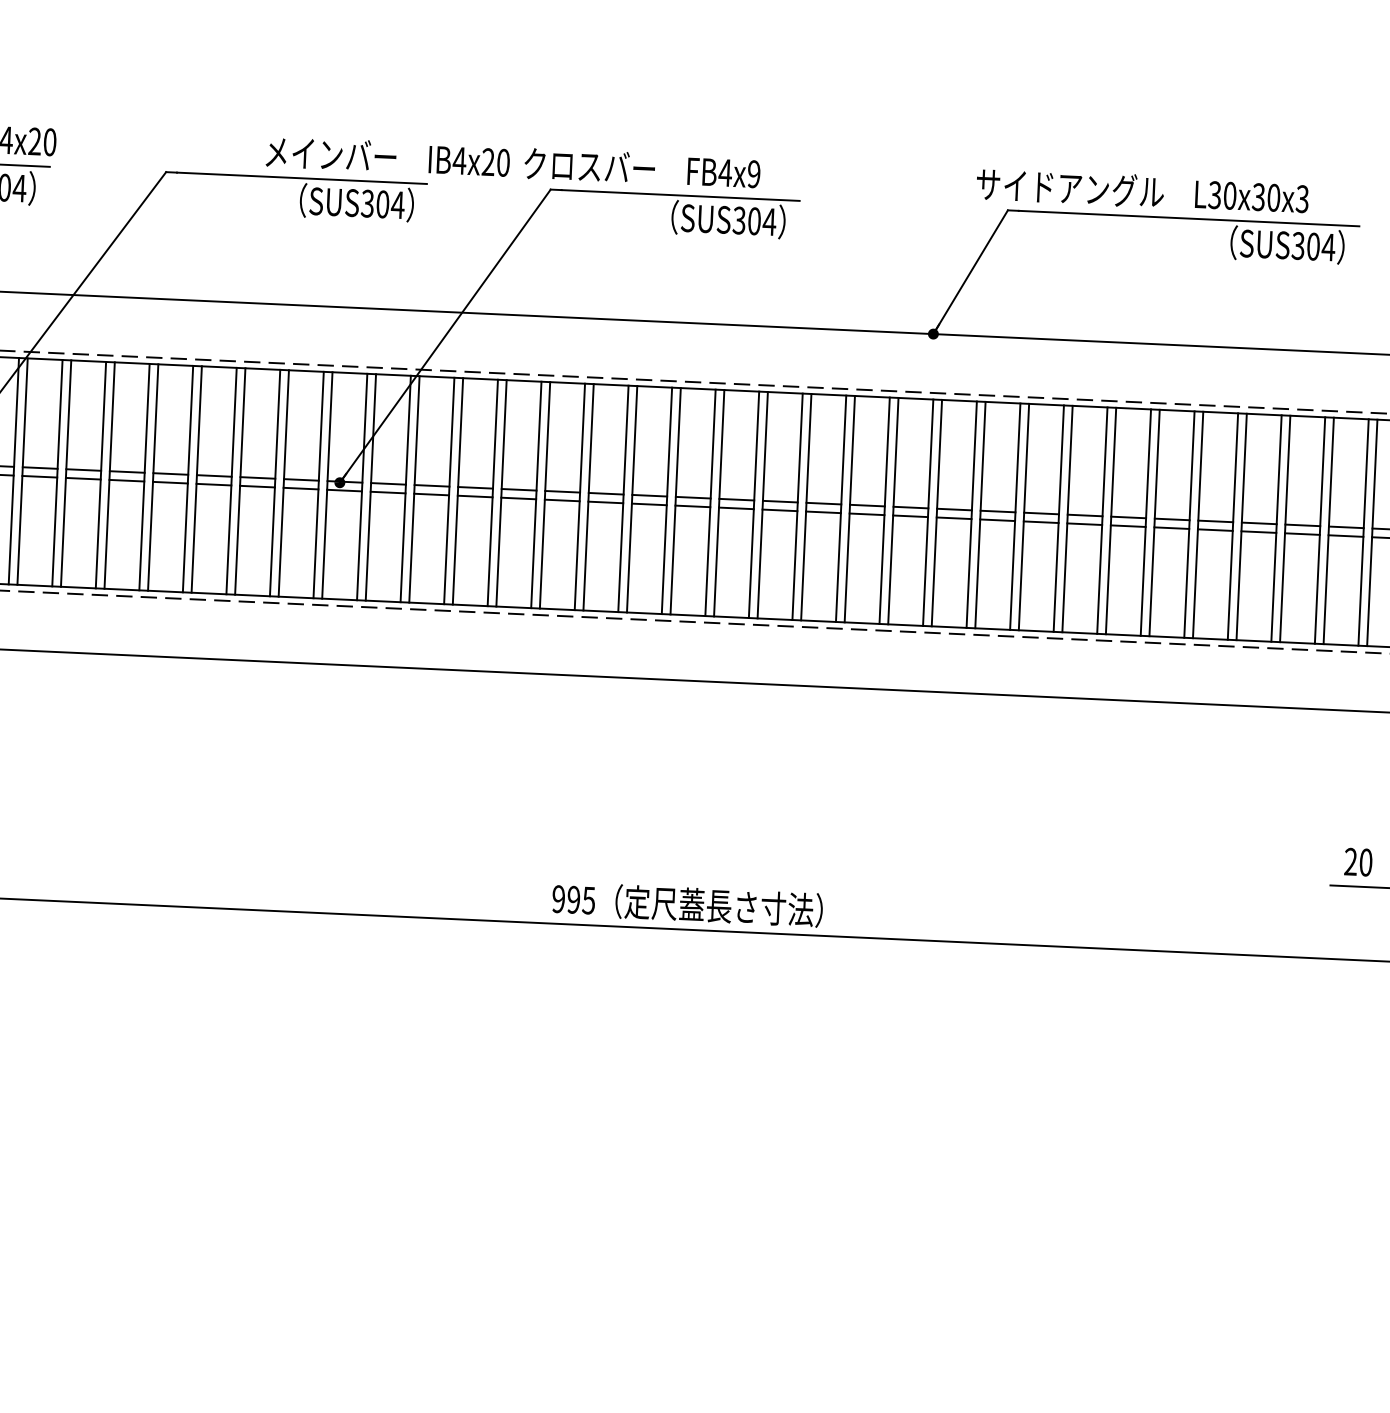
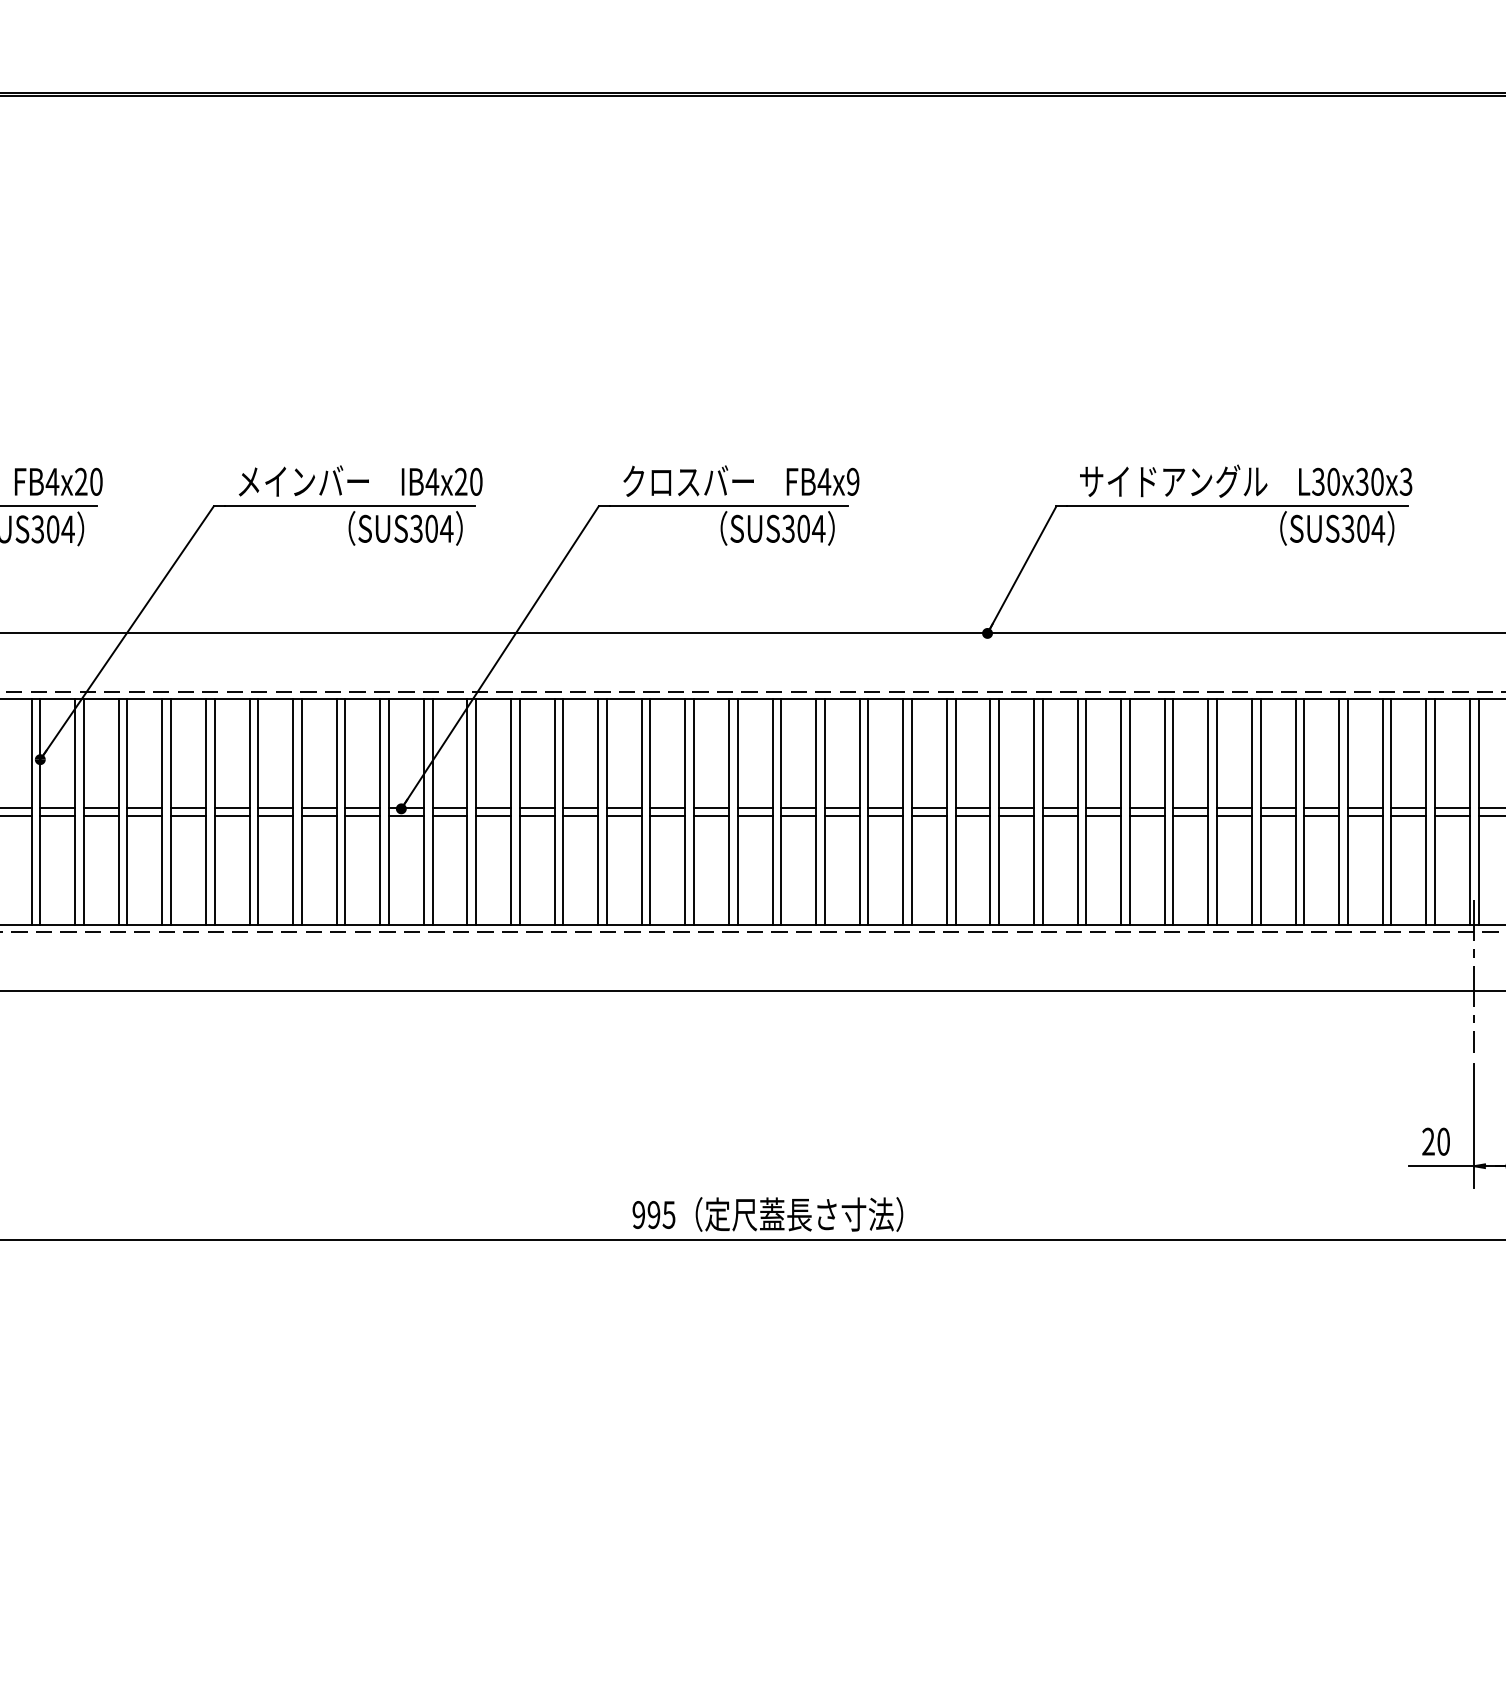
text: (387, 156) -> (360, 480), moved
text: (642, 167) -> (741, 480), moved
text: (1143, 190) -> (1246, 480), moved

